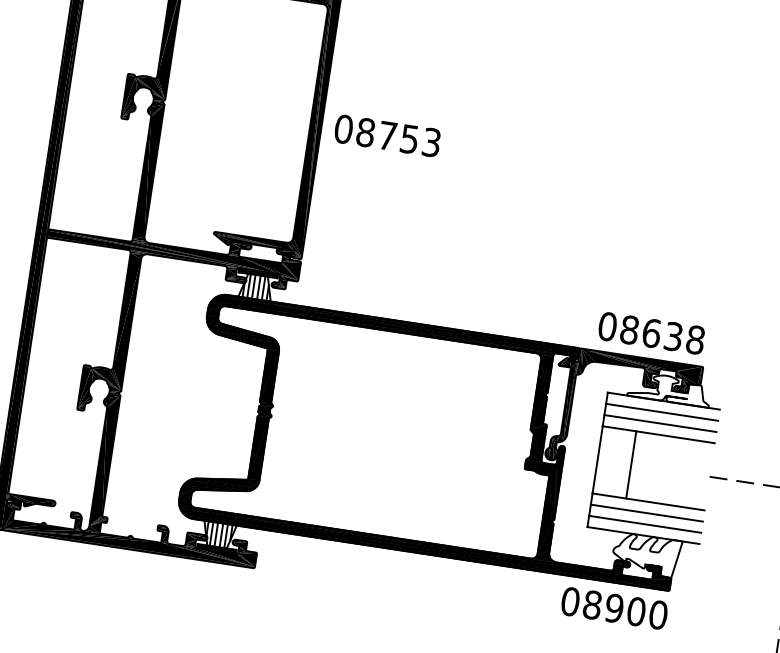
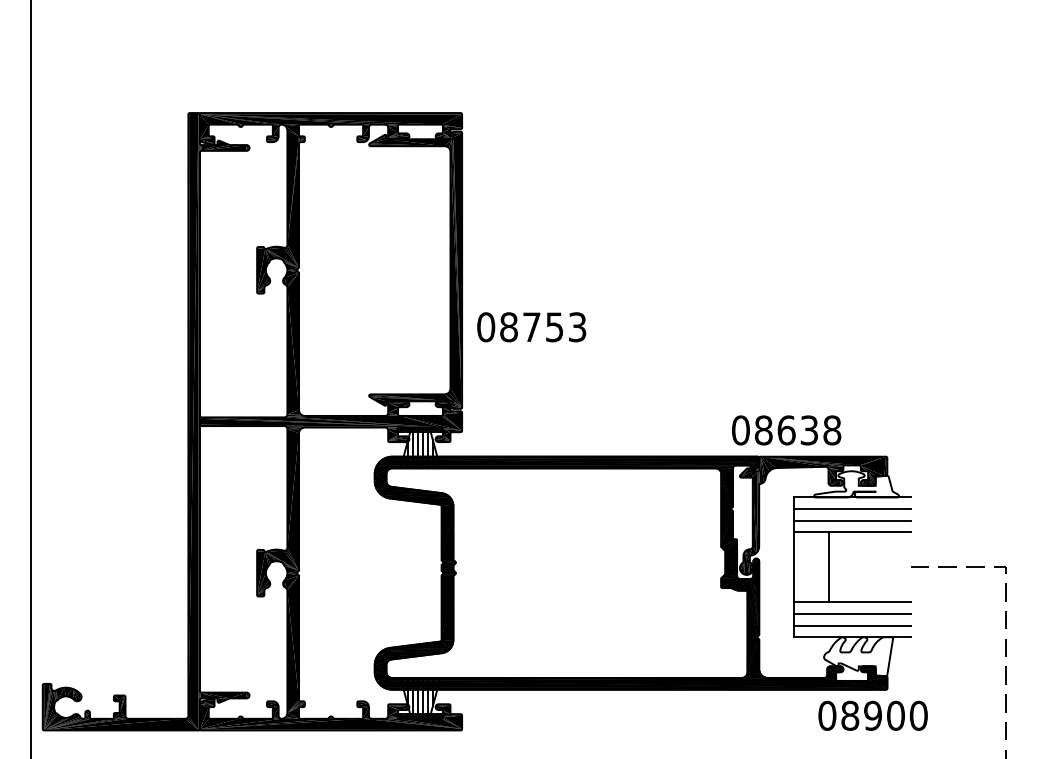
text: (387, 136) -> (531, 327), moved
text: (651, 333) -> (786, 430), moved
text: (613, 607) -> (872, 715), moved

